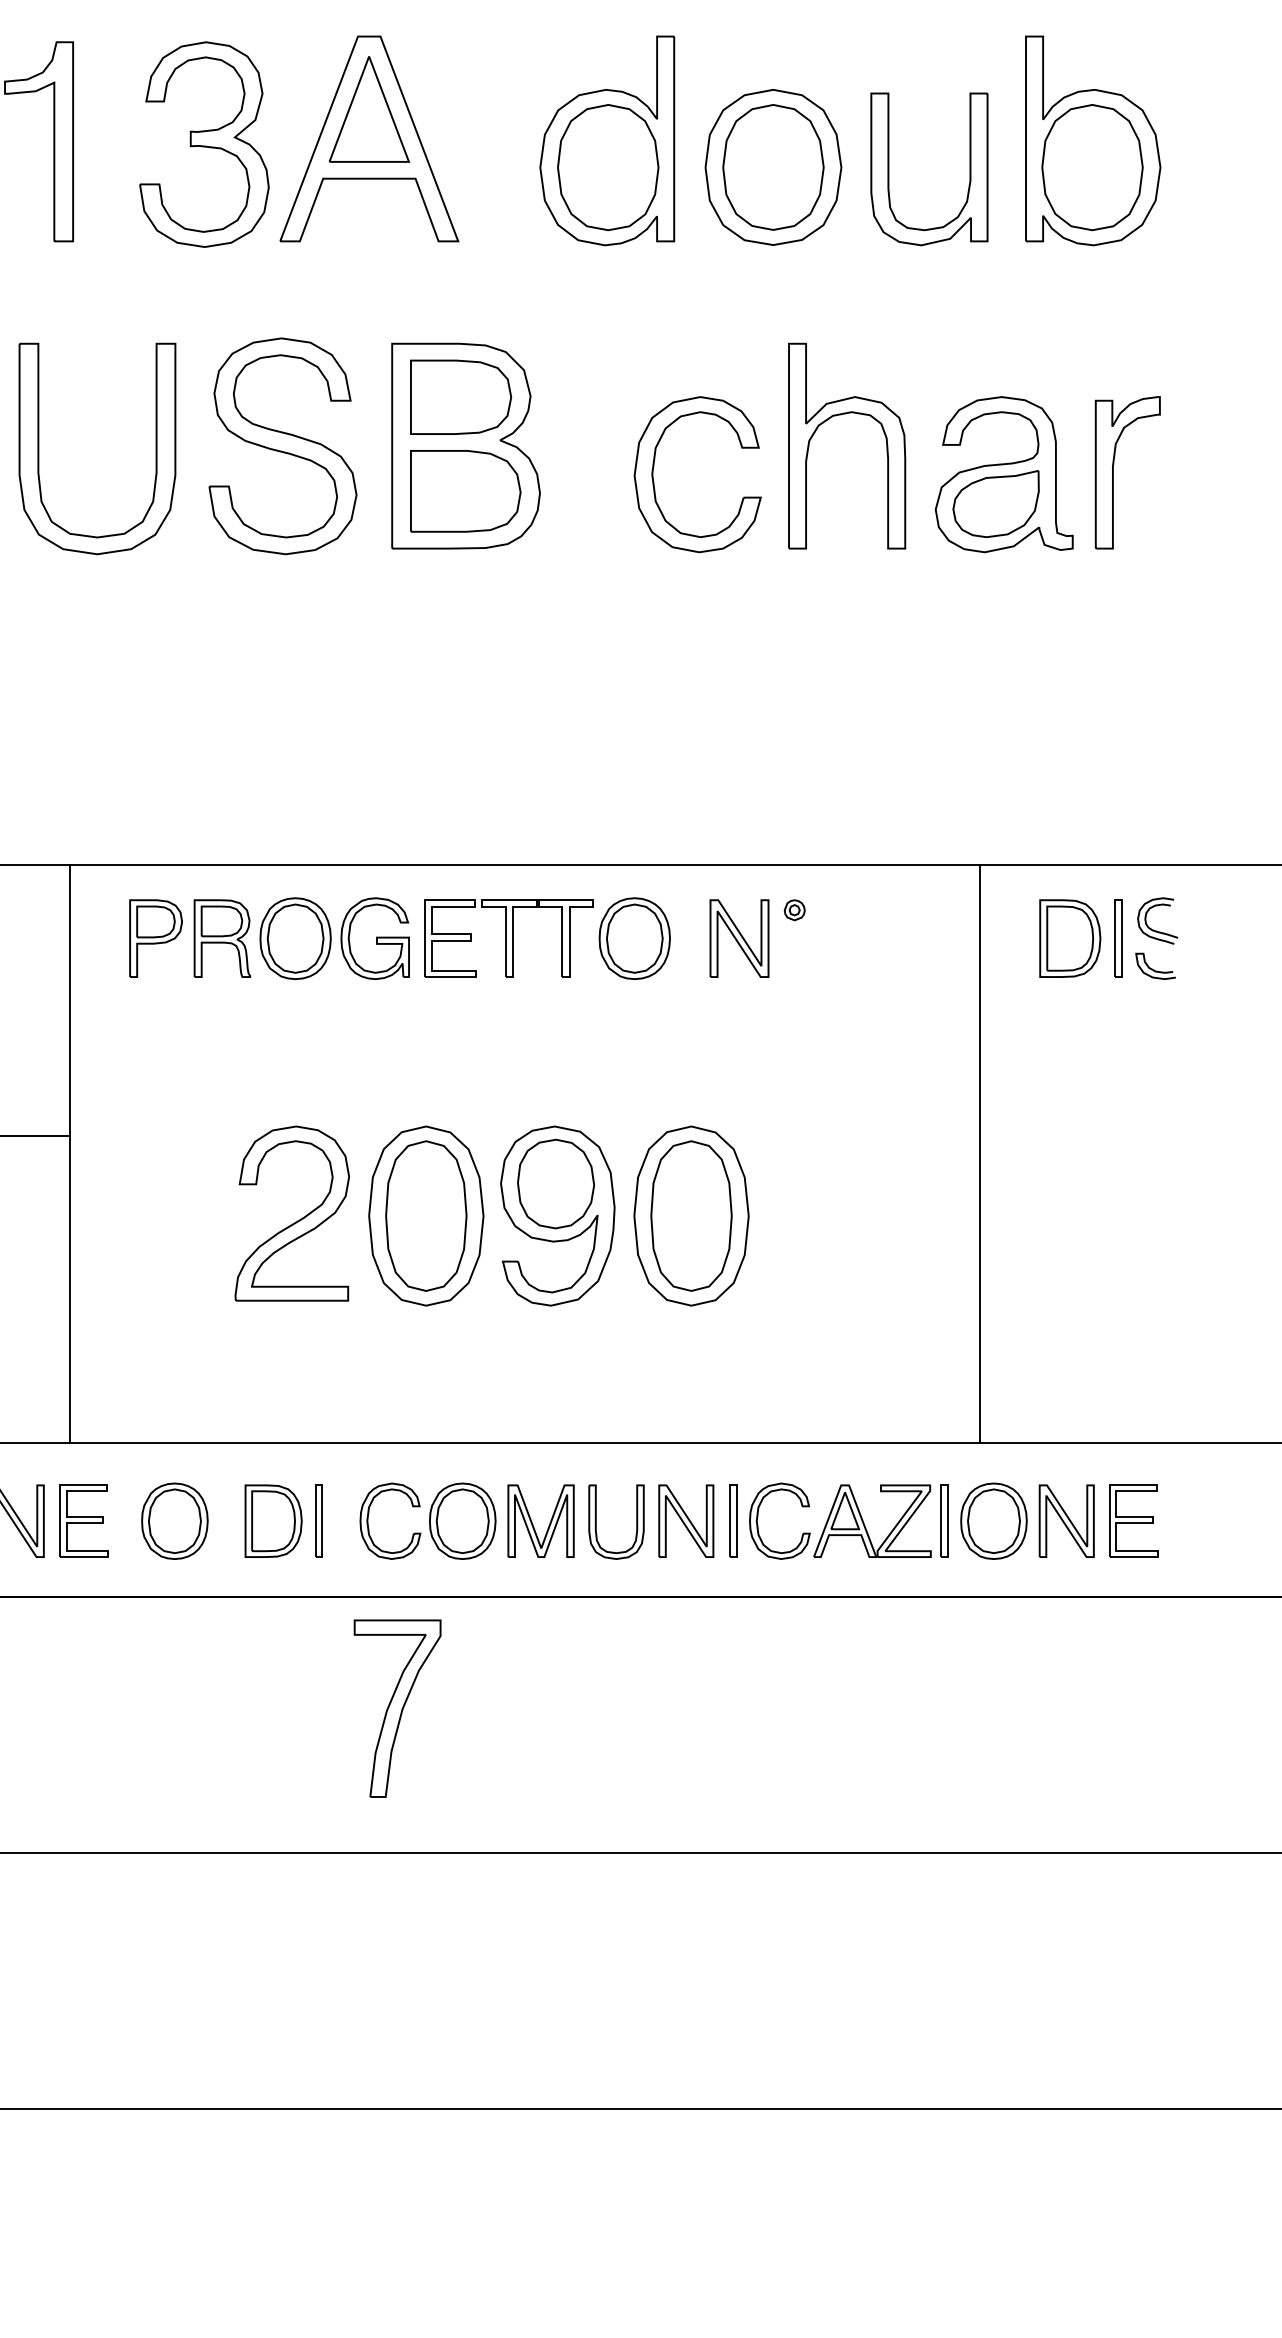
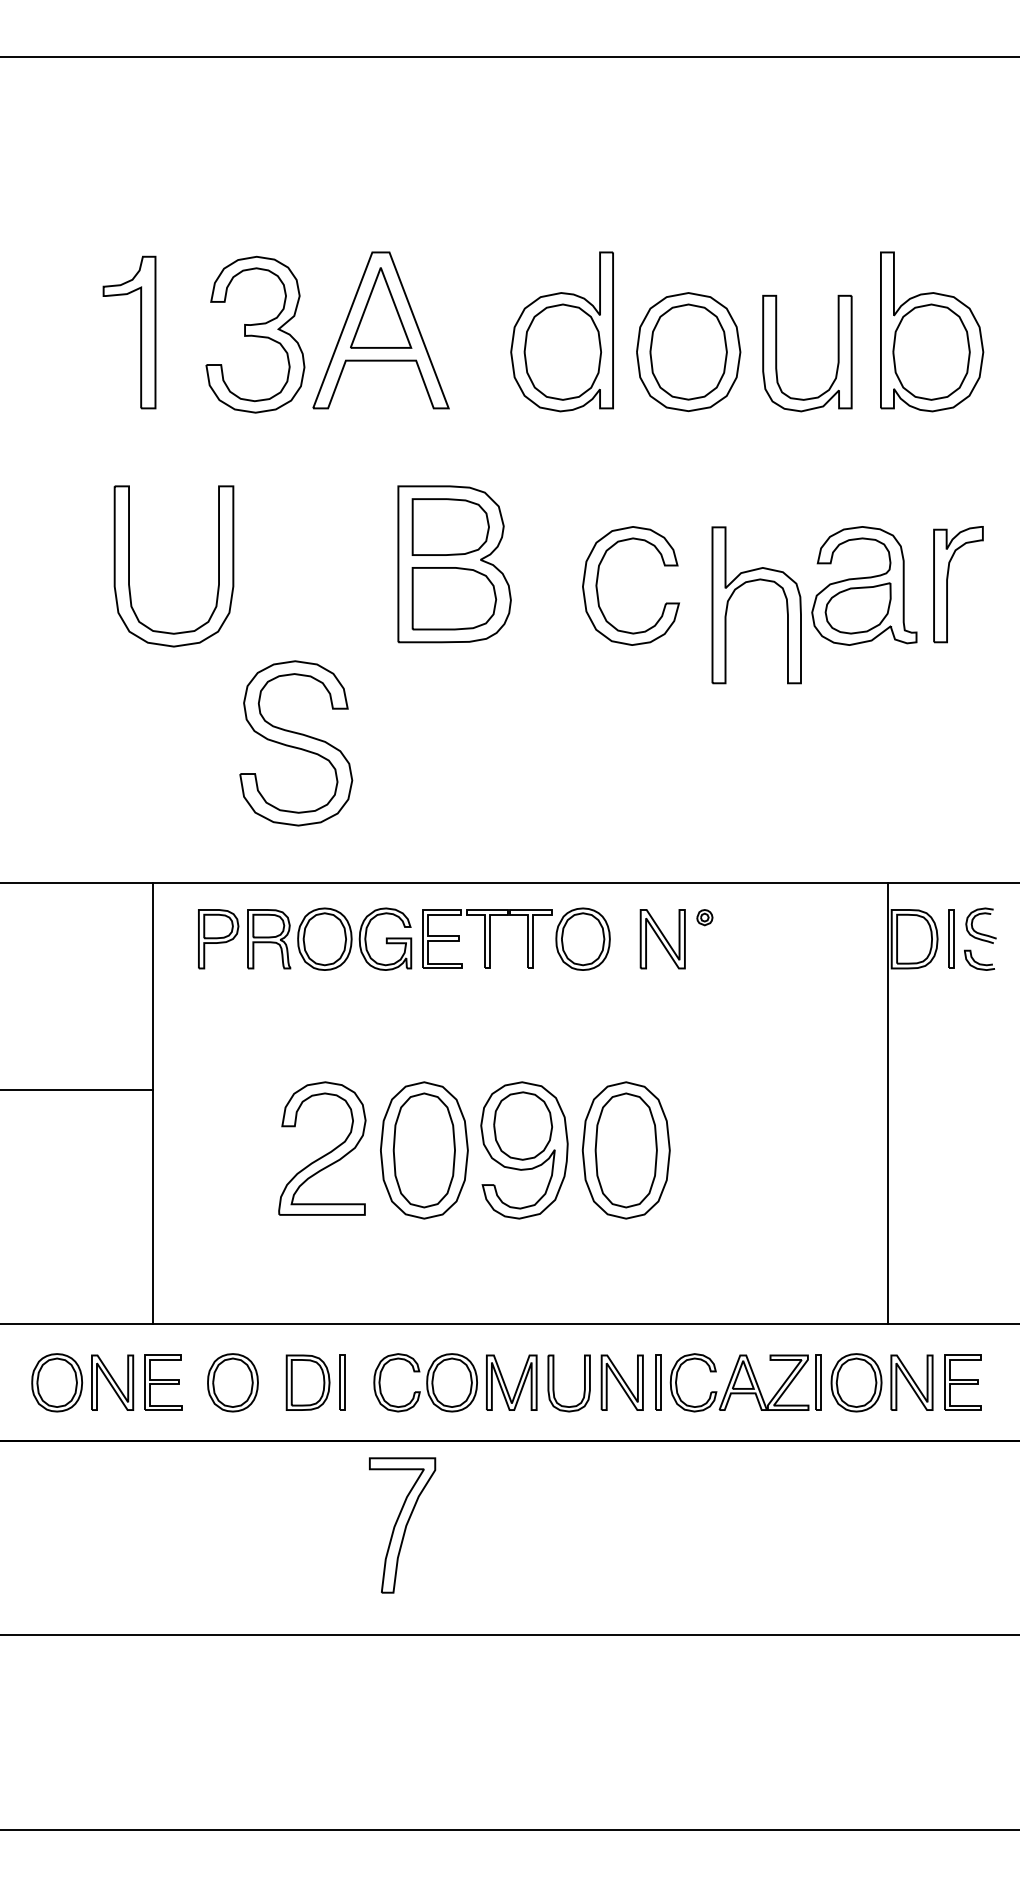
part: (838, 416) -> (750, 582), moved
part: (283, 446) -> (296, 743), moved
line: (980, 1154) -> (888, 1103), moved

